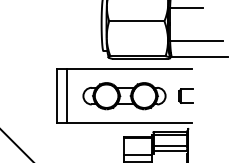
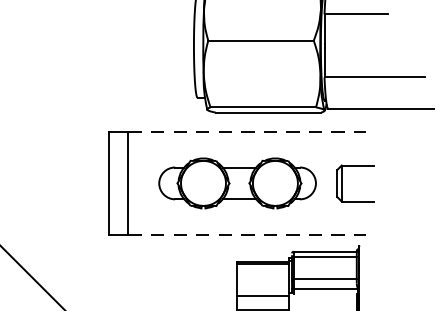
line: (130, 69) -> (249, 132), solid -> dashed
part: (185, 95) -> (353, 182), size x1.4
line: (130, 123) -> (249, 235), solid -> dashed

